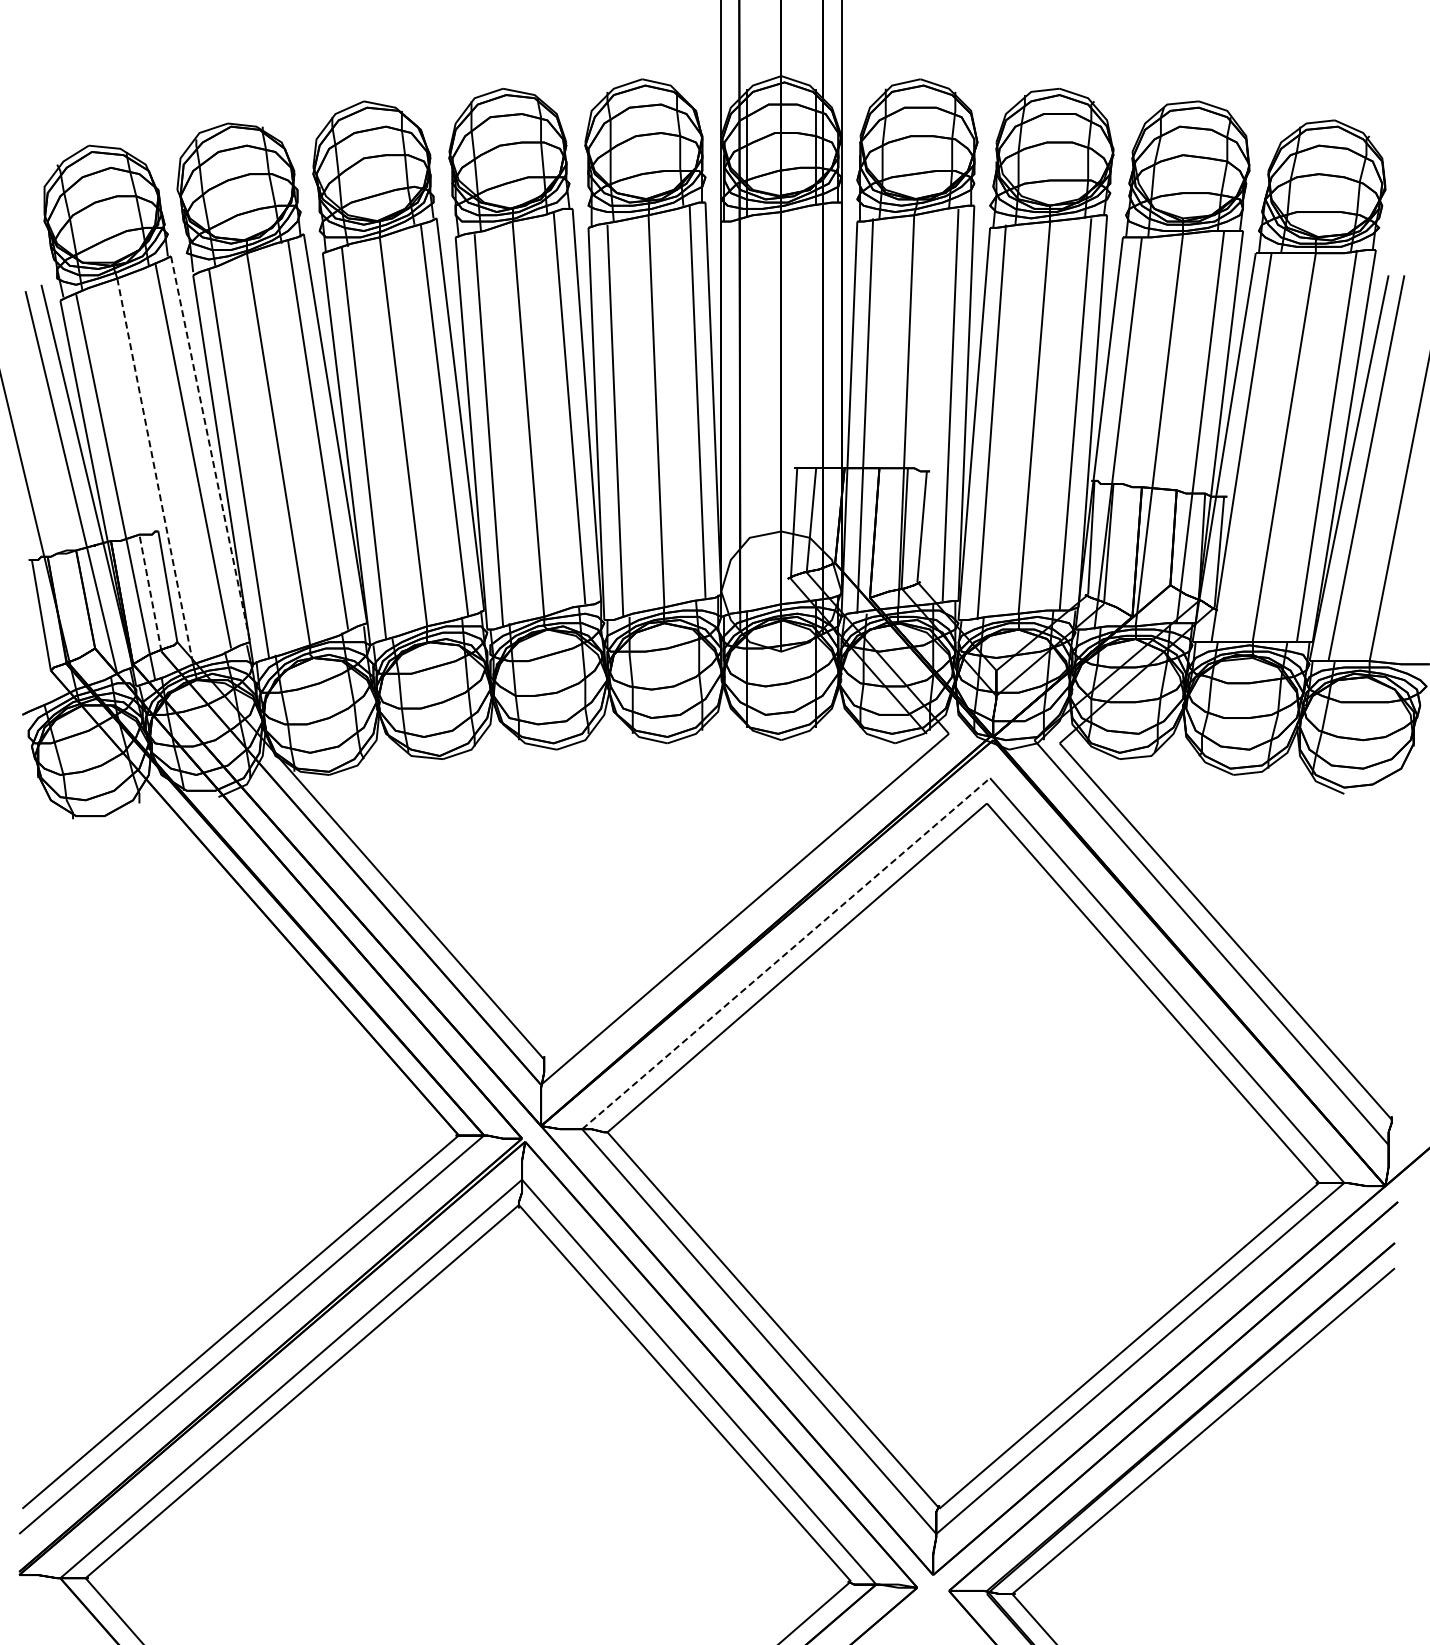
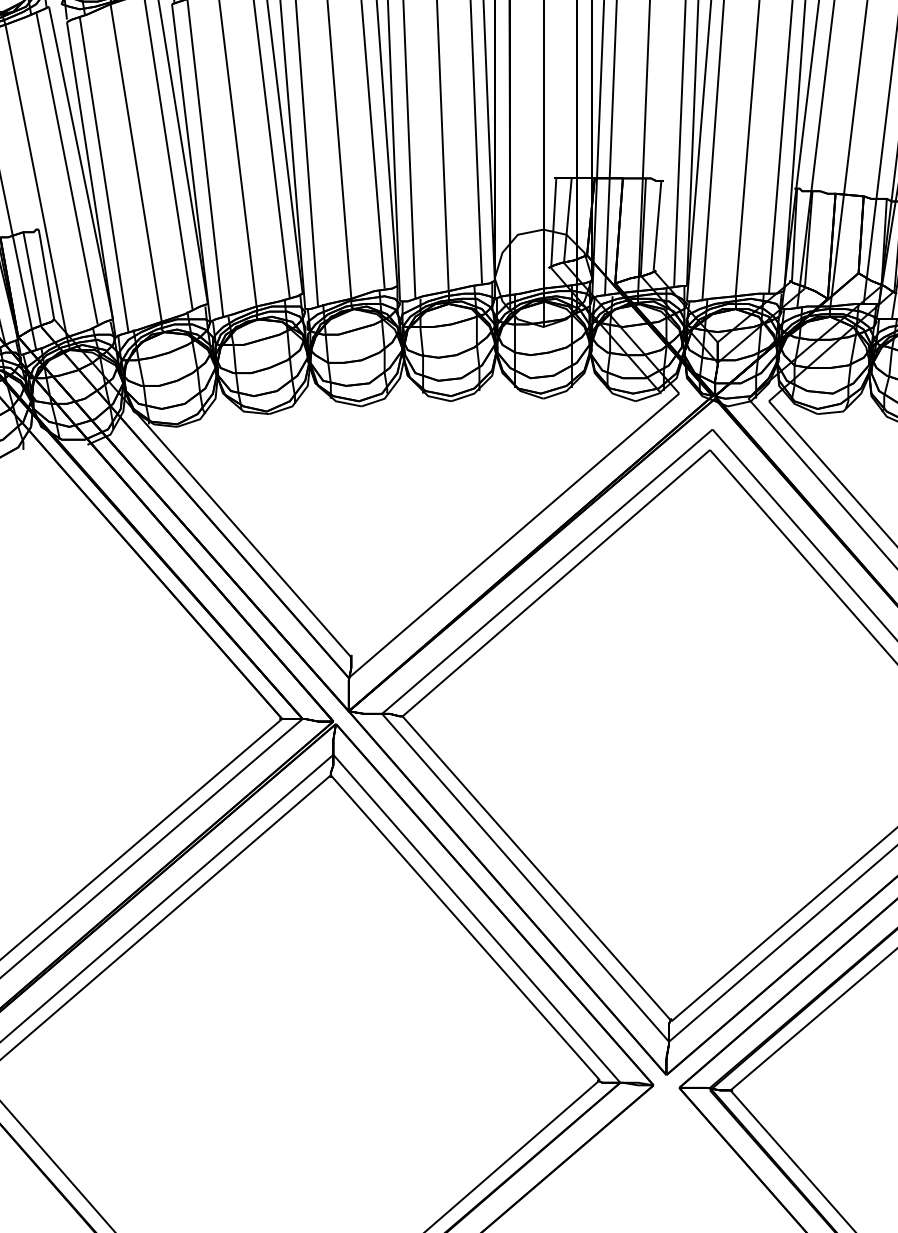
line: (210, 449) -> (81, 163), dashed -> solid
line: (155, 471) -> (36, 181), dashed -> solid
line: (150, 593) -> (32, 279), dashed -> solid
line: (786, 953) -> (547, 571), dashed -> solid

